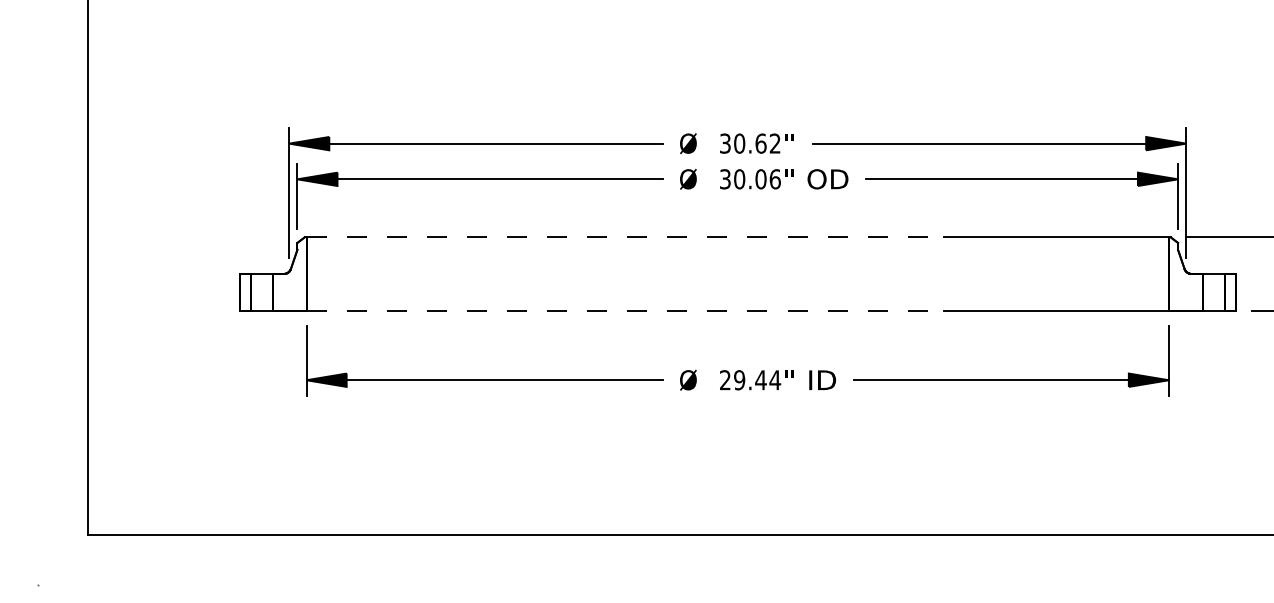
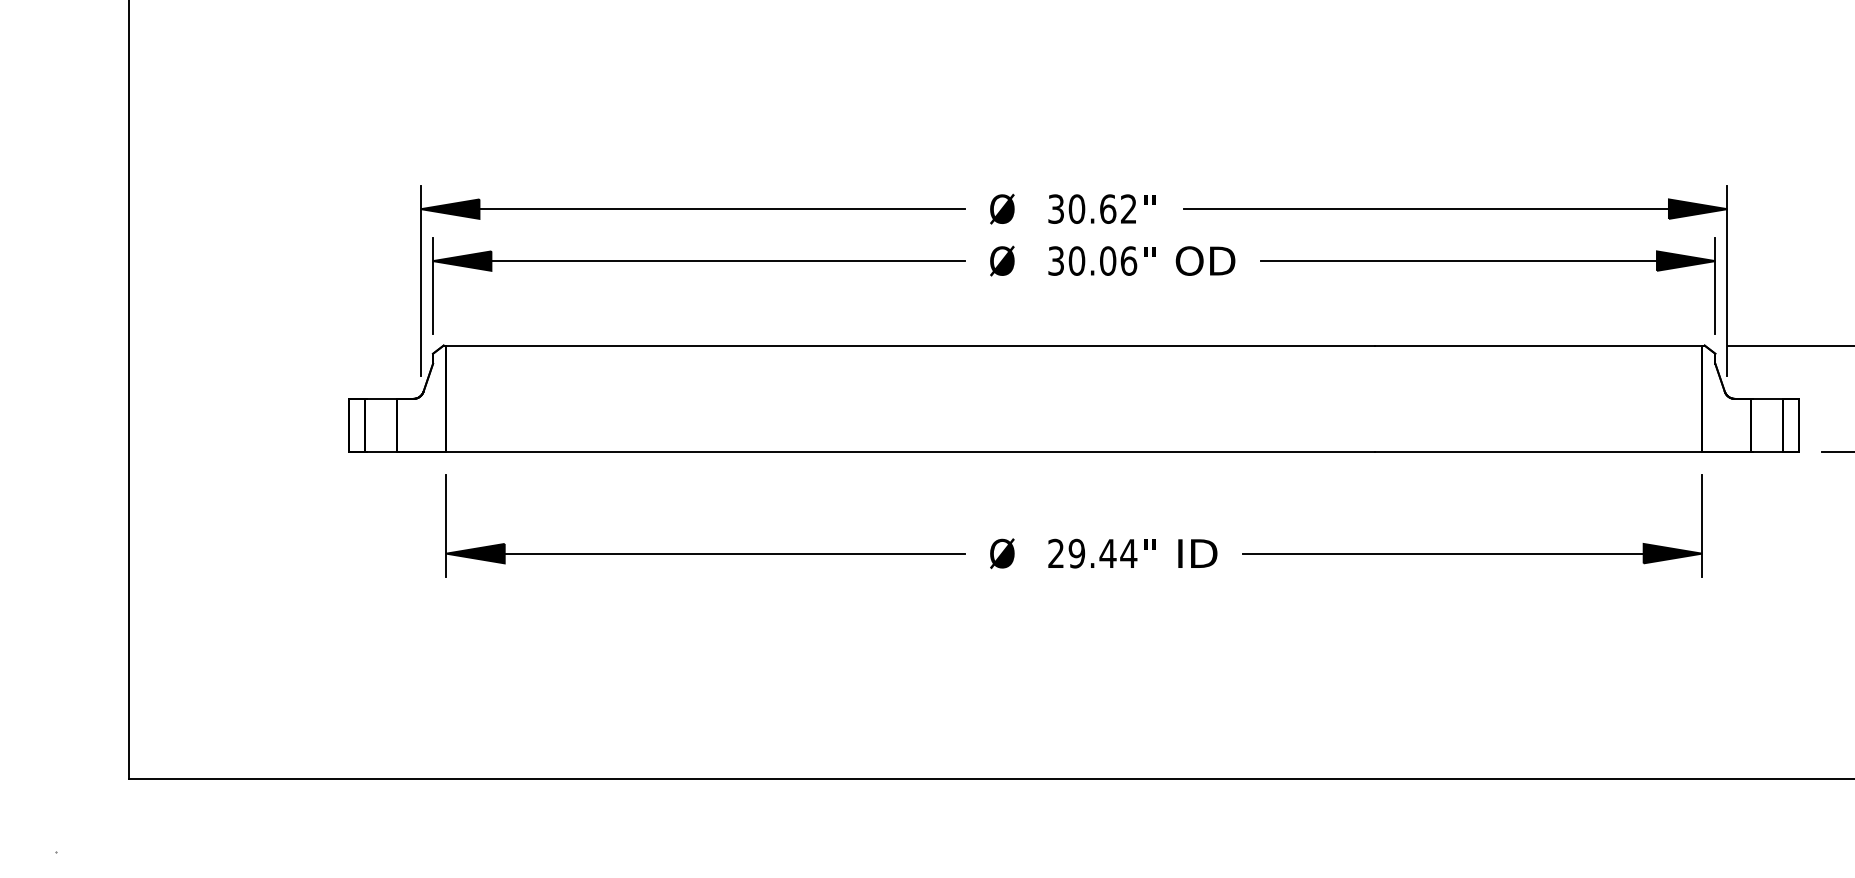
line: (625, 237) -> (910, 345), dashed -> solid
line: (625, 310) -> (910, 452), dashed -> solid

